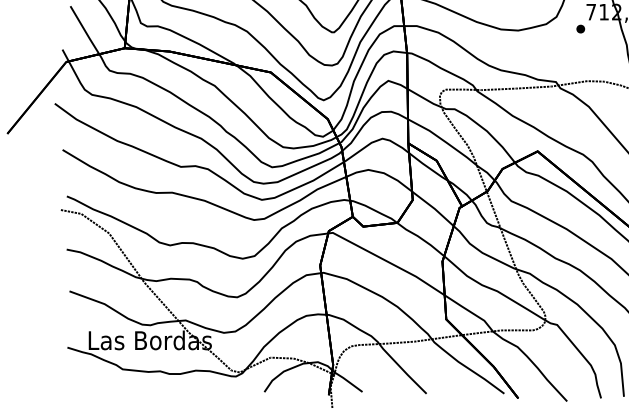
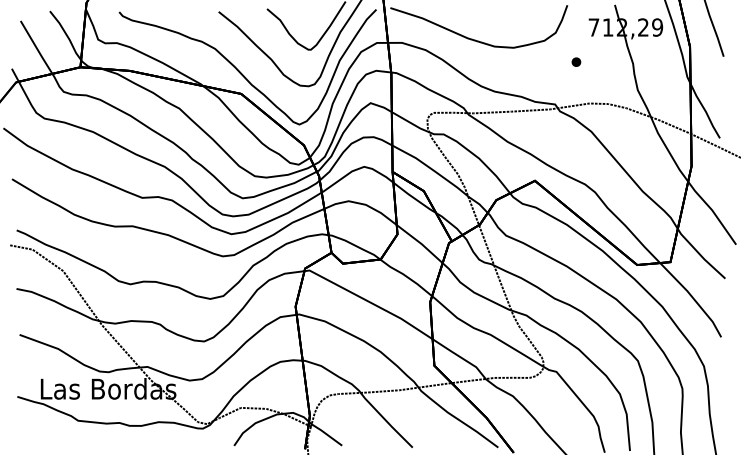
part: (580, 28) -> (576, 61), moved

